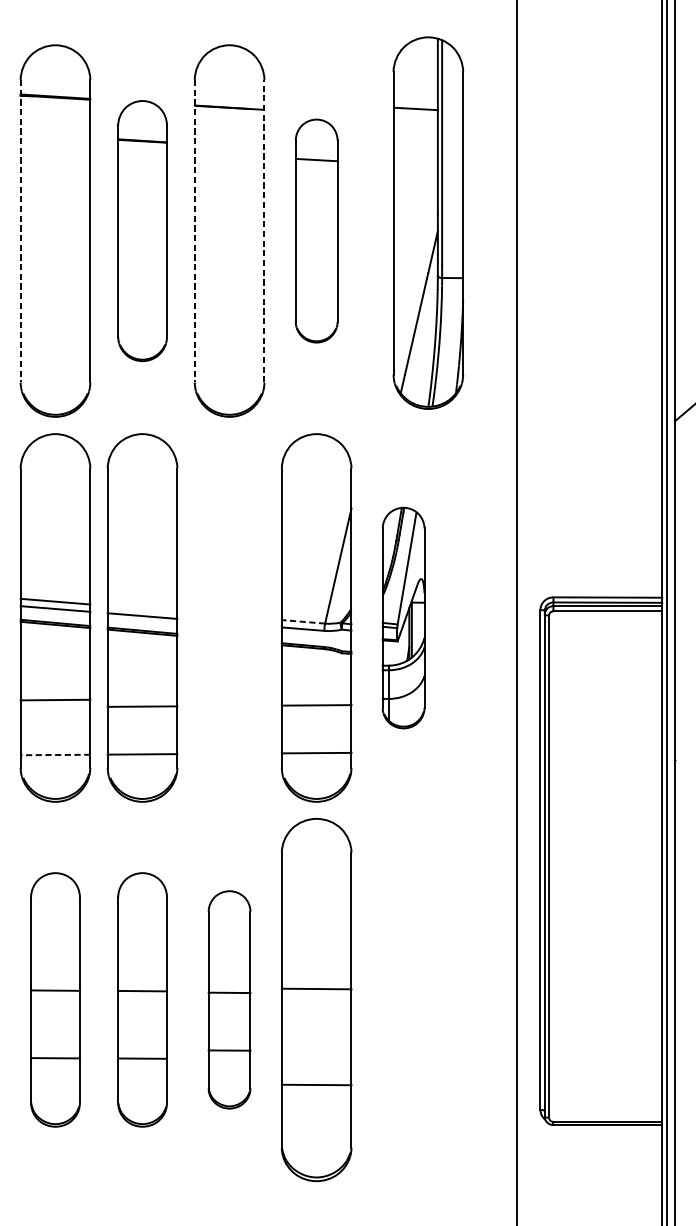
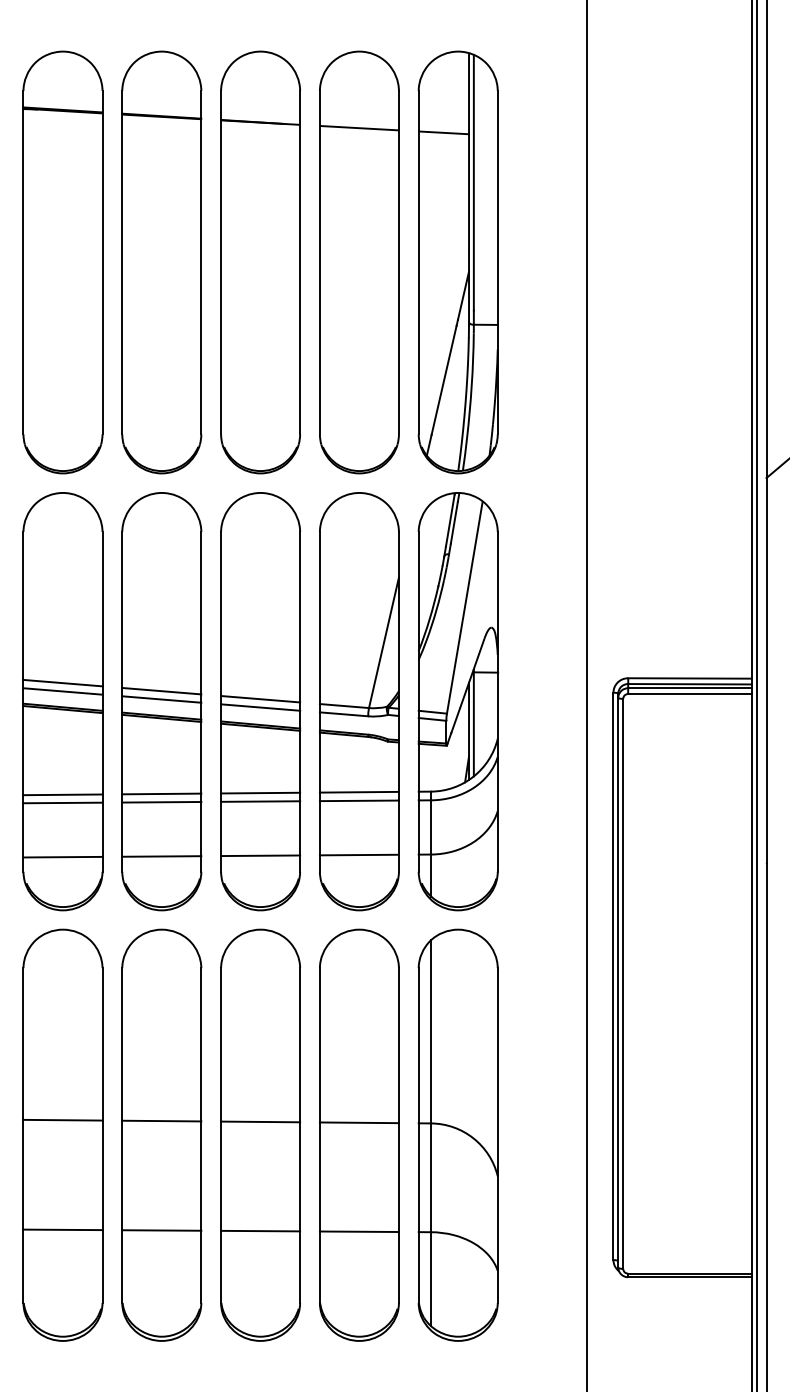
part: (427, 223) -> (457, 262), moved
line: (20, 231) -> (23, 262), dashed -> solid
part: (142, 231) -> (161, 262), size x1.43
line: (195, 231) -> (221, 262), dashed -> solid
line: (264, 231) -> (300, 262), dashed -> solid
part: (316, 231) -> (359, 262), size x1.67
line: (142, 608) -> (161, 690), added
part: (229, 617) -> (260, 701), added
part: (403, 617) -> (457, 701), size x1.67
line: (303, 622) -> (344, 706), dashed -> solid
line: (315, 697) -> (358, 791), added
line: (142, 698) -> (161, 793), added
line: (55, 706) -> (62, 802), added
line: (55, 755) -> (63, 857), dashed -> solid
part: (55, 999) -> (62, 1134), size x1.43
part: (142, 999) -> (161, 1134), size x1.43
part: (229, 999) -> (260, 1134), size x1.67
part: (403, 999) -> (457, 1134), added

